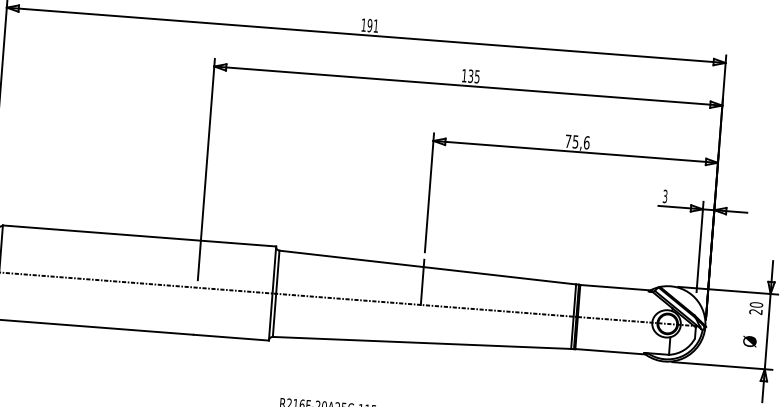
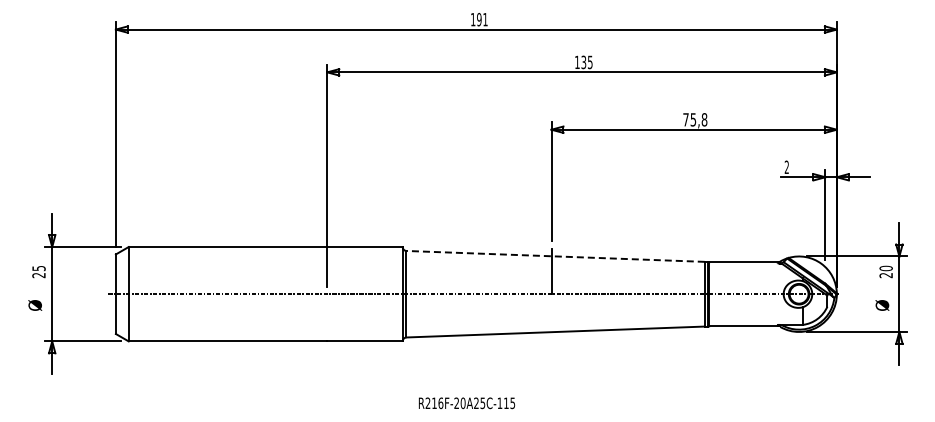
text: (586, 142) -> (704, 119), 75,6 -> 75,8
text: (664, 196) -> (786, 167), 3 -> 2
line: (427, 267) -> (555, 256), solid -> dashed

